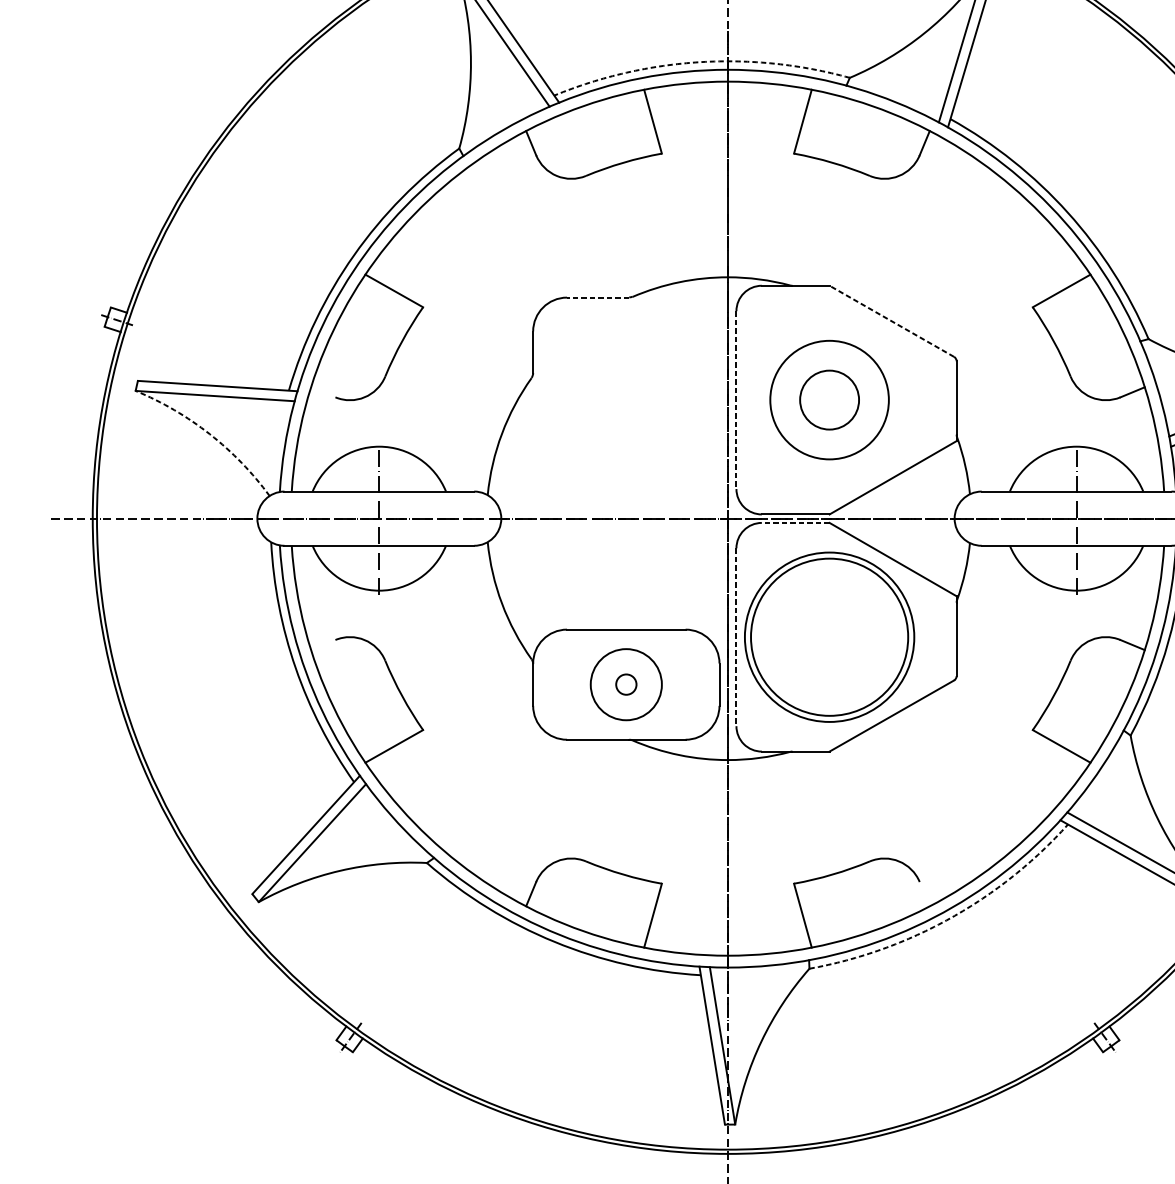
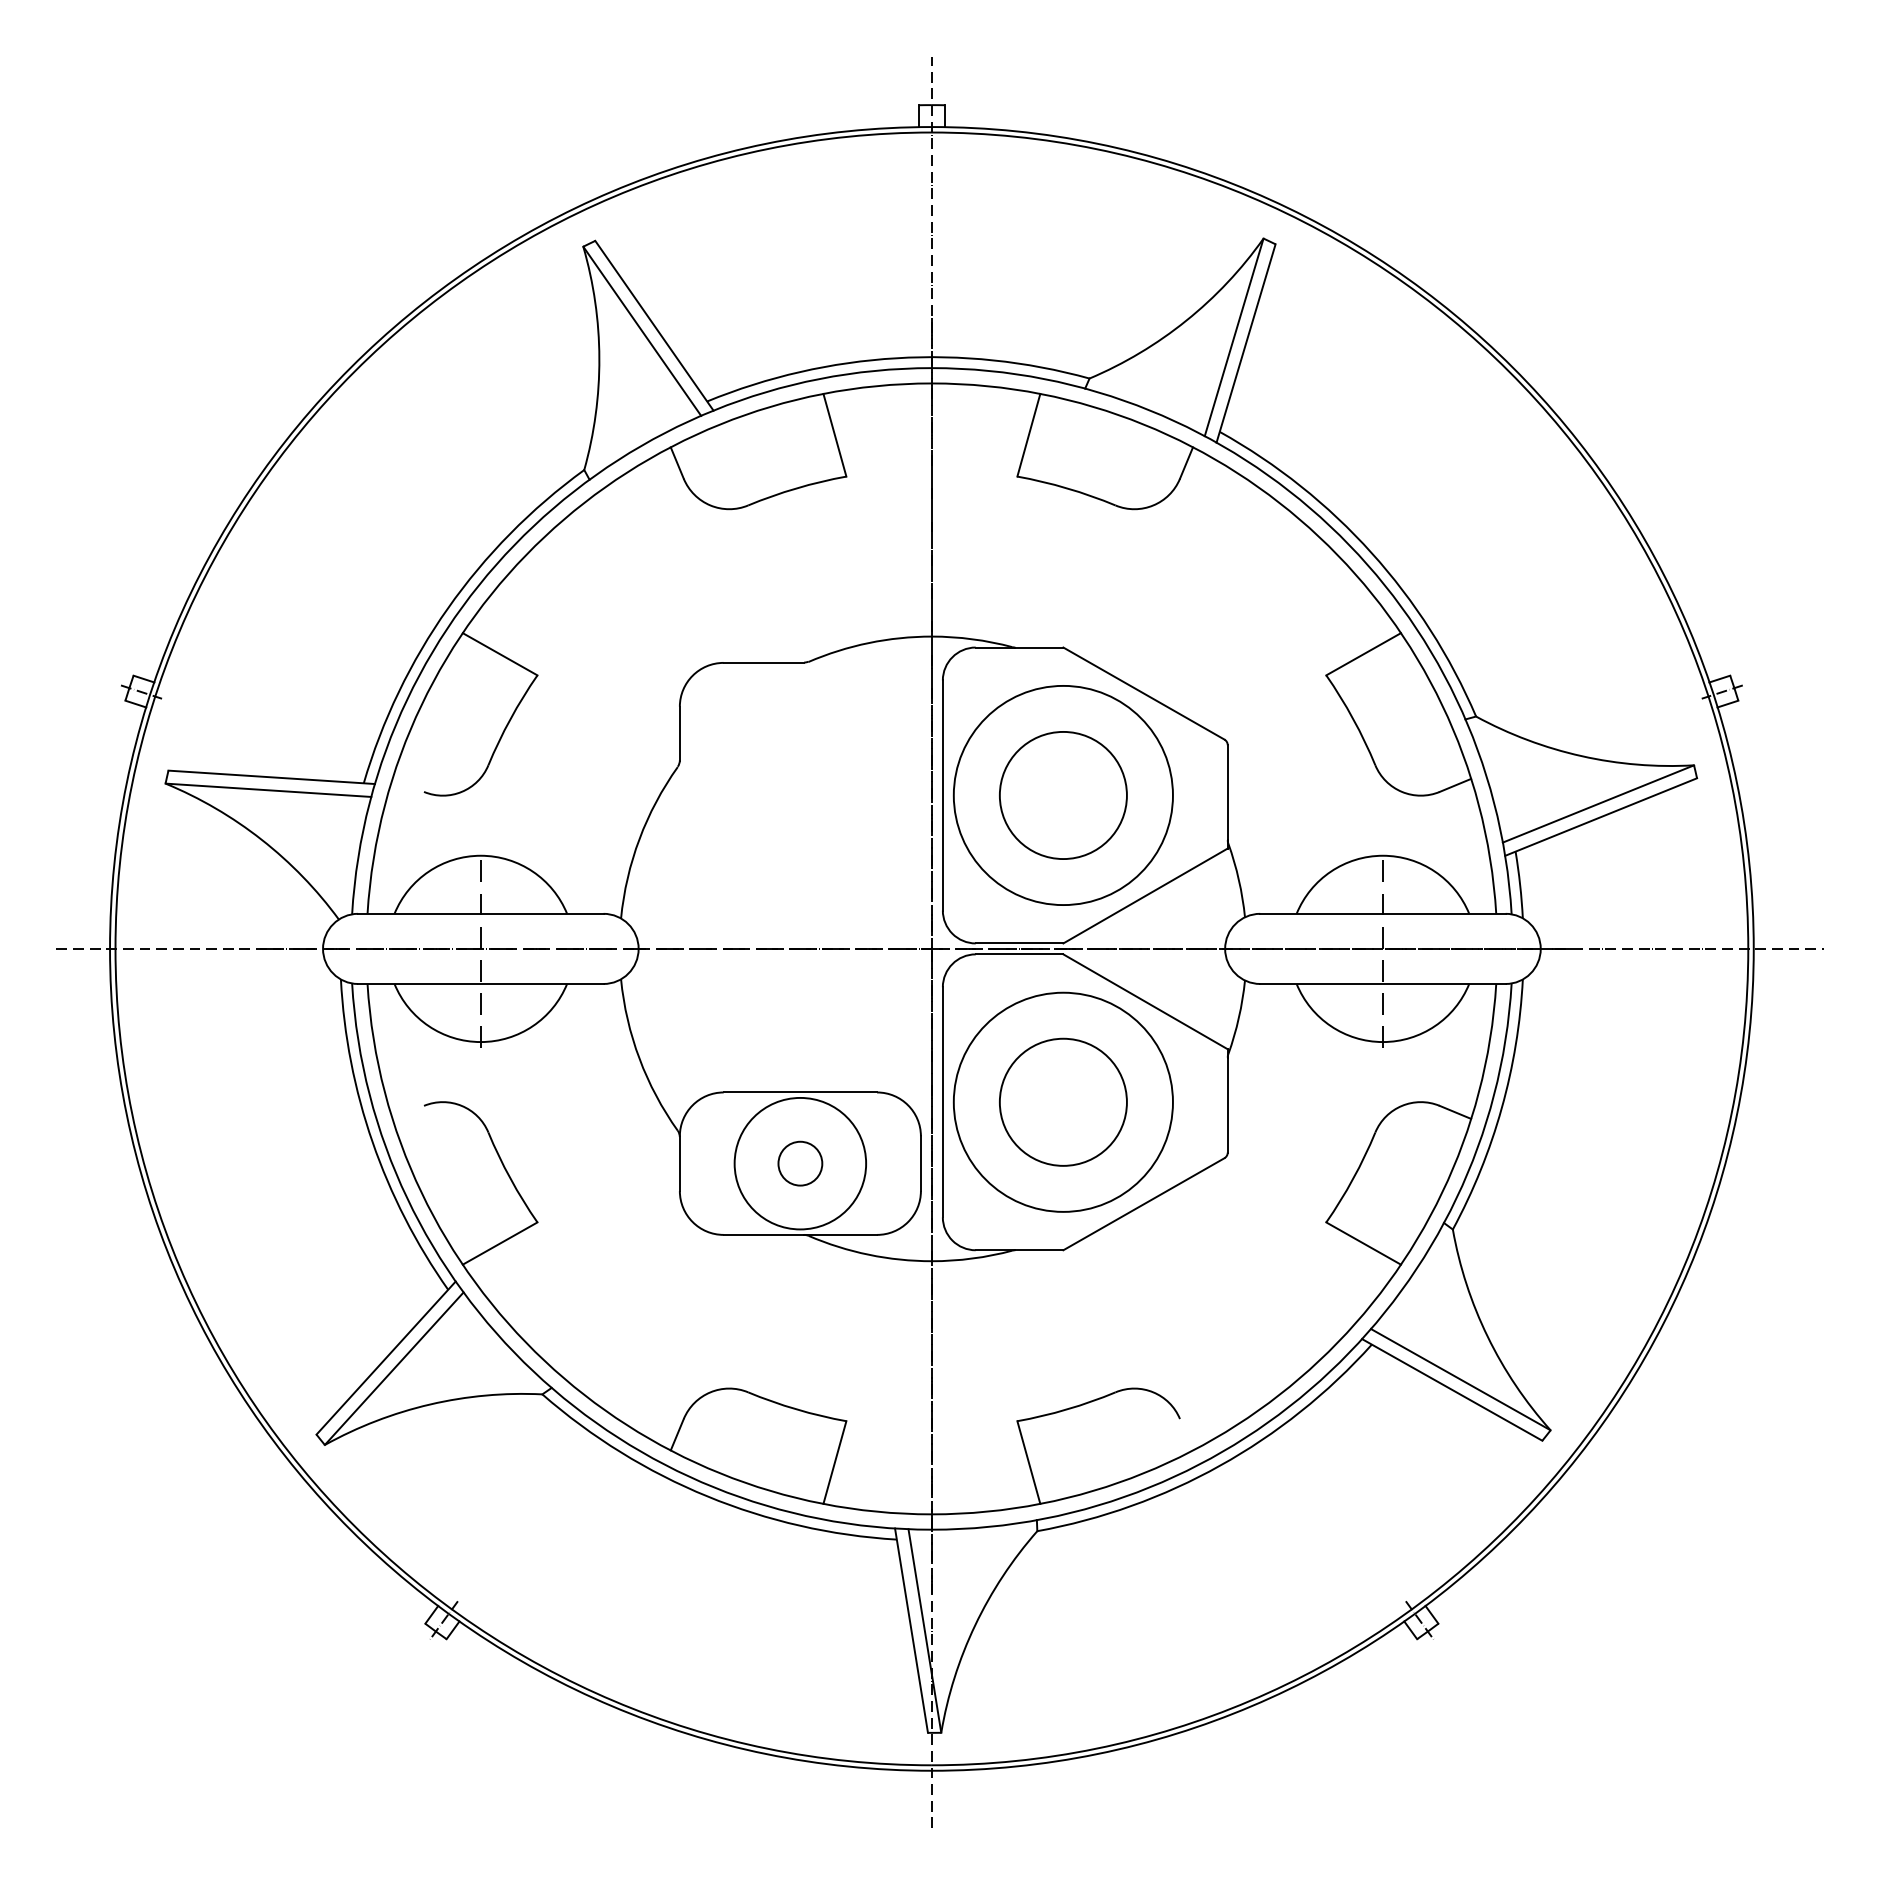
arc: (700, 62) -> (896, 358), dashed -> solid
line: (597, 297) -> (763, 662), dashed -> solid
line: (891, 321) -> (1143, 693), dashed -> solid
line: (736, 400) -> (942, 795), dashed -> solid
circle: (828, 400) -> (1062, 795), size x1.43
circle: (828, 400) -> (1062, 795), size x1.67
arc: (209, 434) -> (261, 839), dashed -> solid
line: (795, 523) -> (1019, 954), dashed -> solid
circle: (828, 636) -> (1062, 1101), size x0.62
line: (736, 637) -> (942, 1102), dashed -> solid
circle: (626, 684) -> (800, 1163), size x1.43
circle: (626, 684) -> (800, 1163), size x1.67
arc: (951, 917) -> (1220, 1465), dashed -> solid

